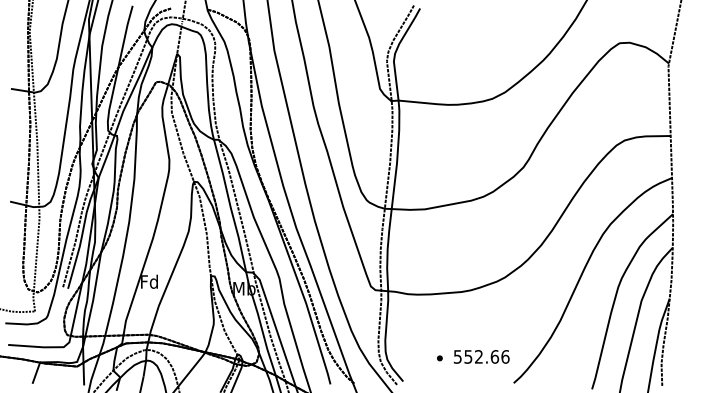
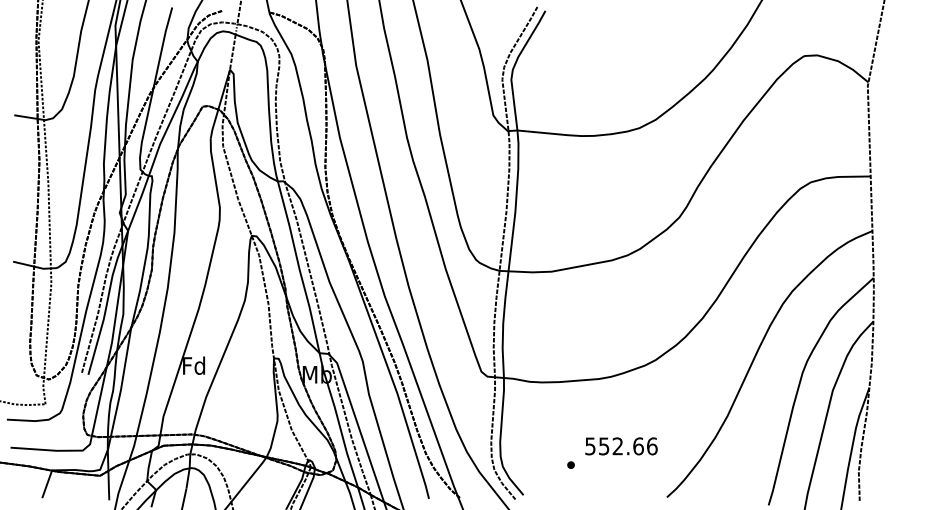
text: (481, 356) -> (621, 445), moved

